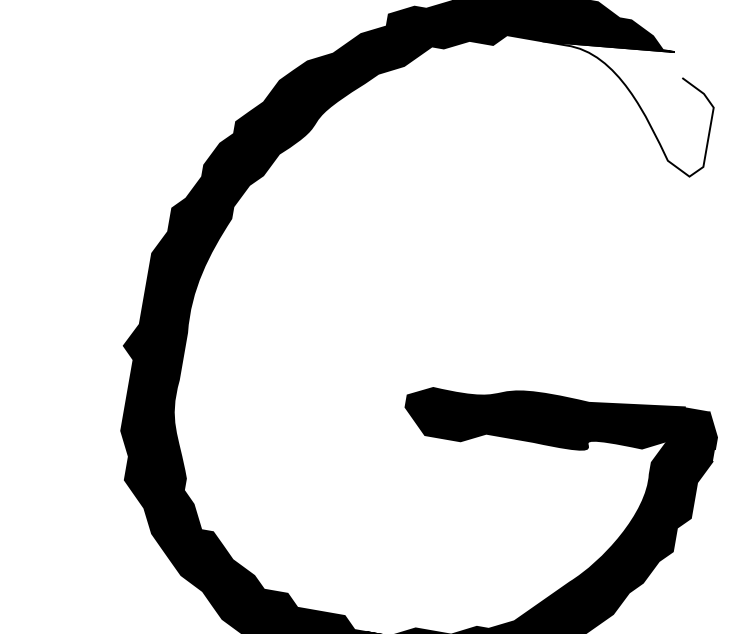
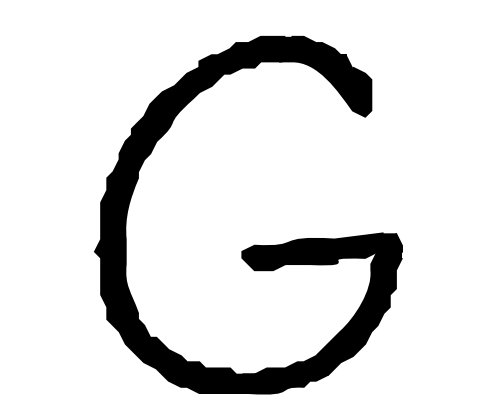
fill: (623, 103) -> (325, 85), added

